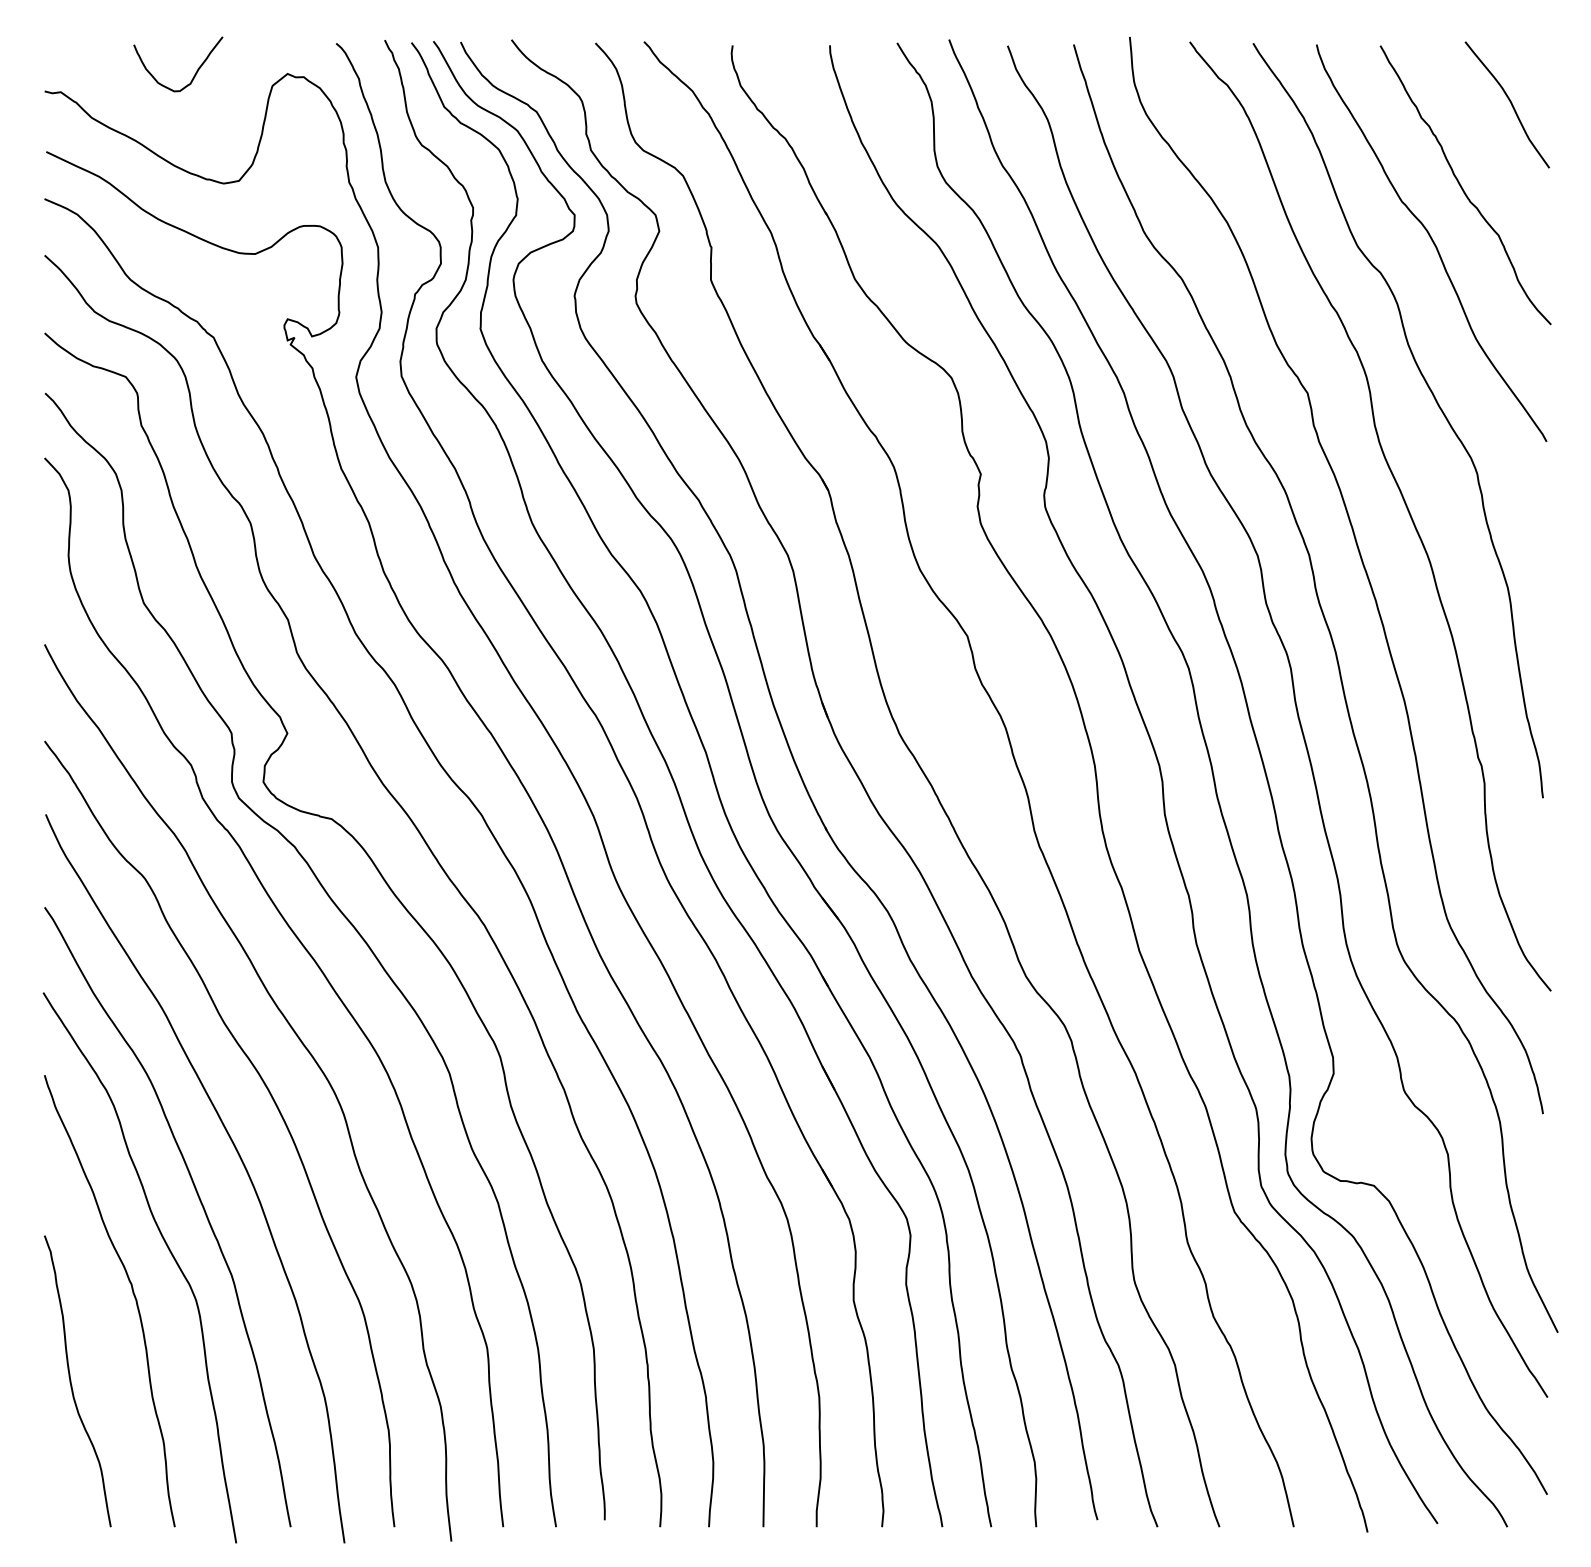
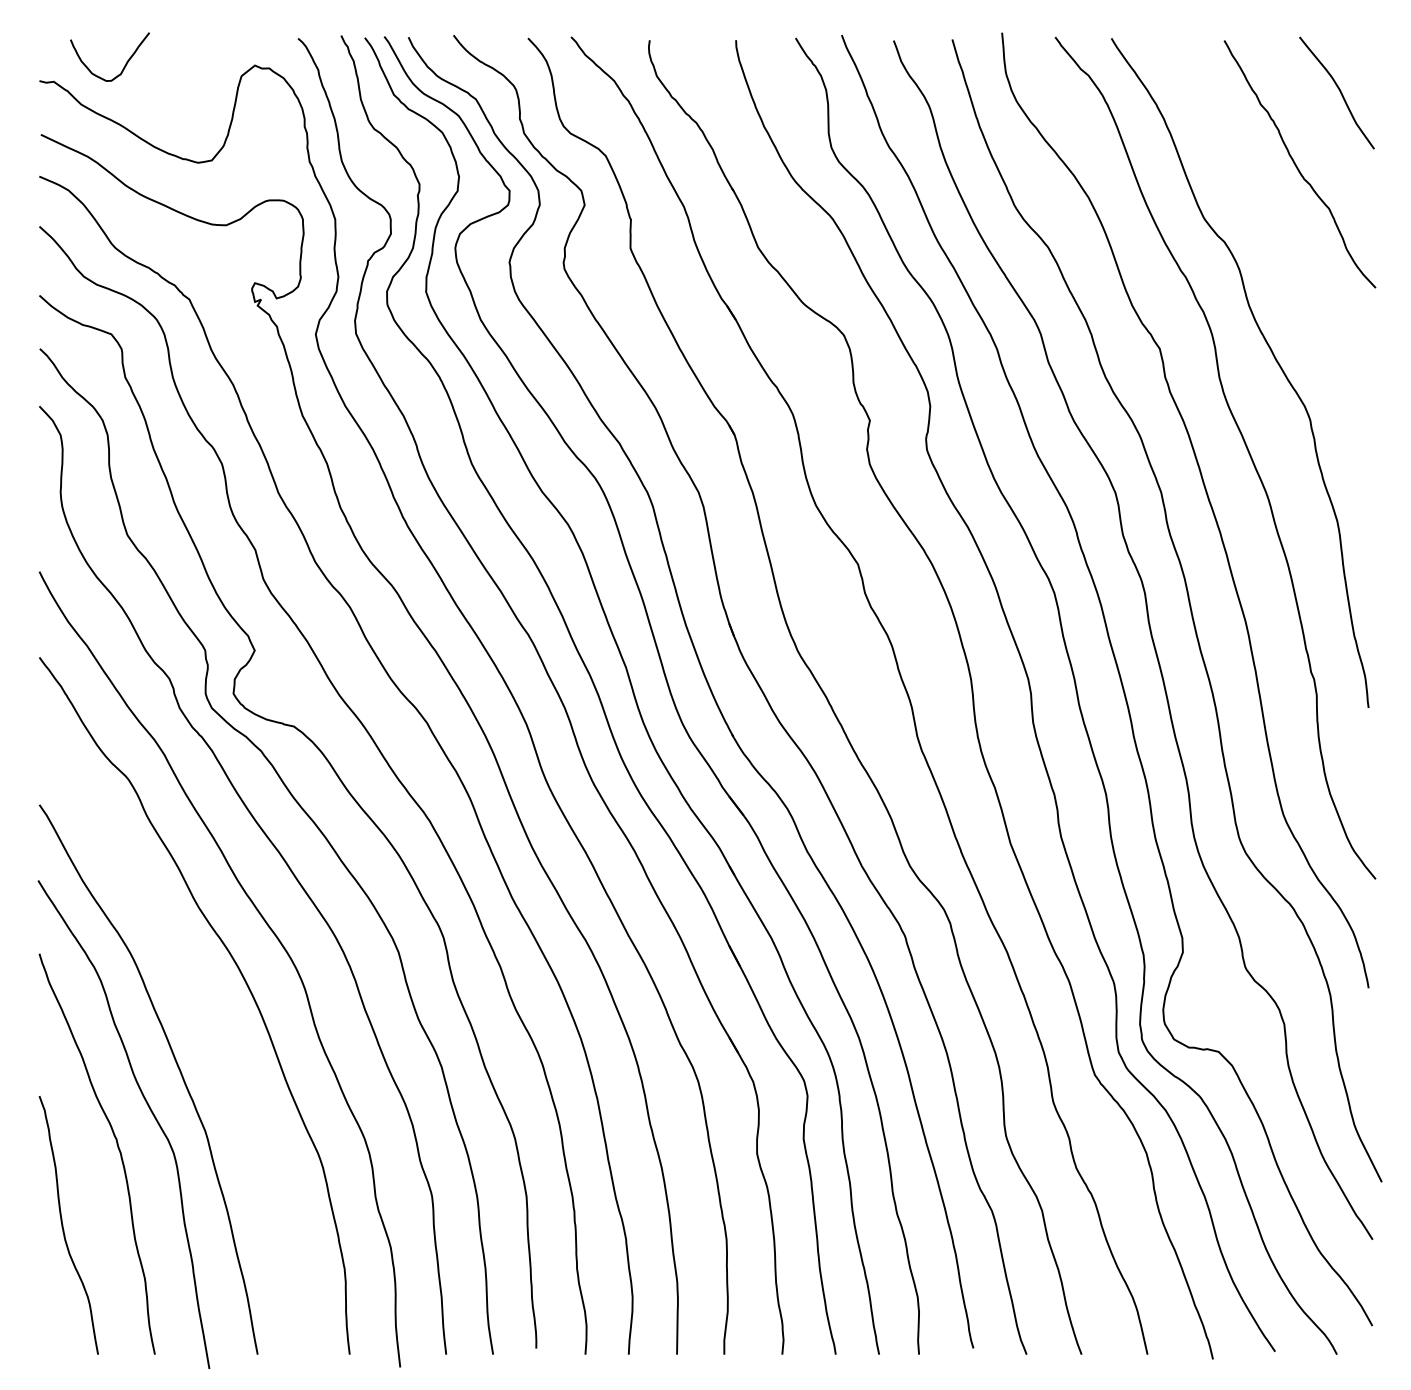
curve: (195, 71) -> (125, 63), moved
curve: (1432, 242) -> (1270, 215), removed
curve: (240, 1161) -> (213, 1030), removed

